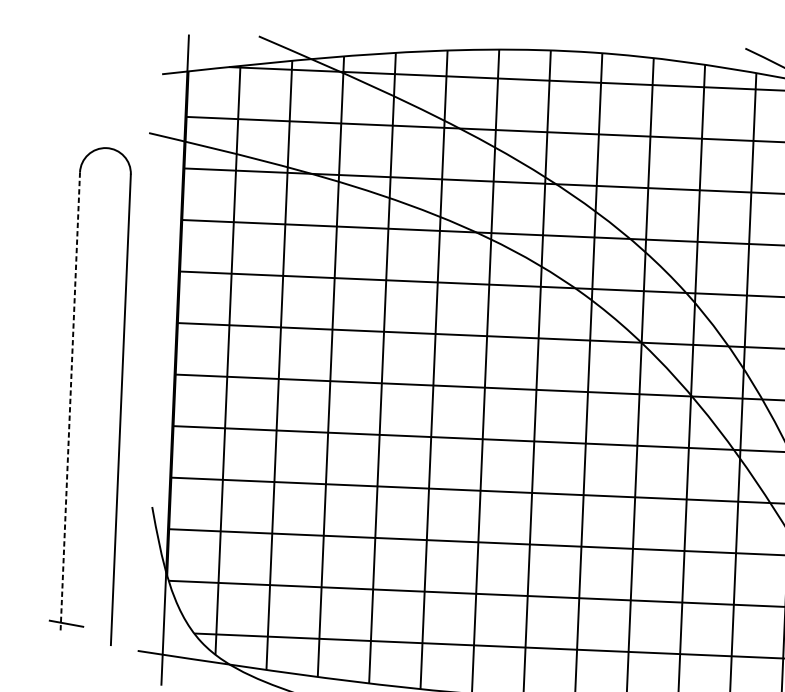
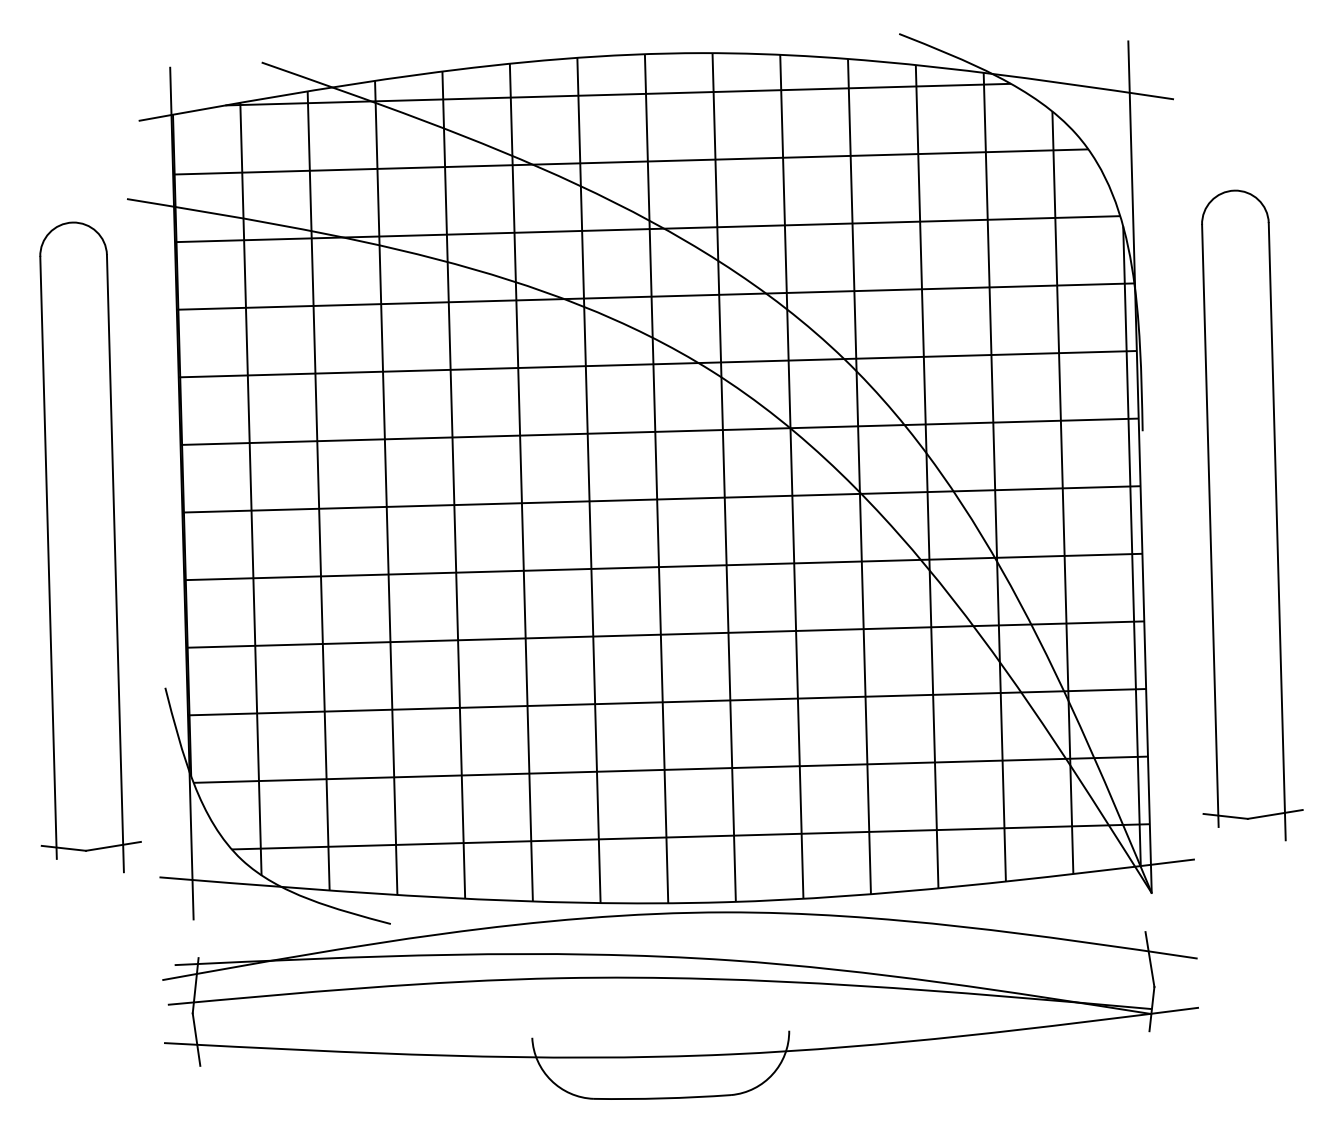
line: (70, 402) -> (48, 558), dashed -> solid
line: (104, 624) -> (113, 845), added

